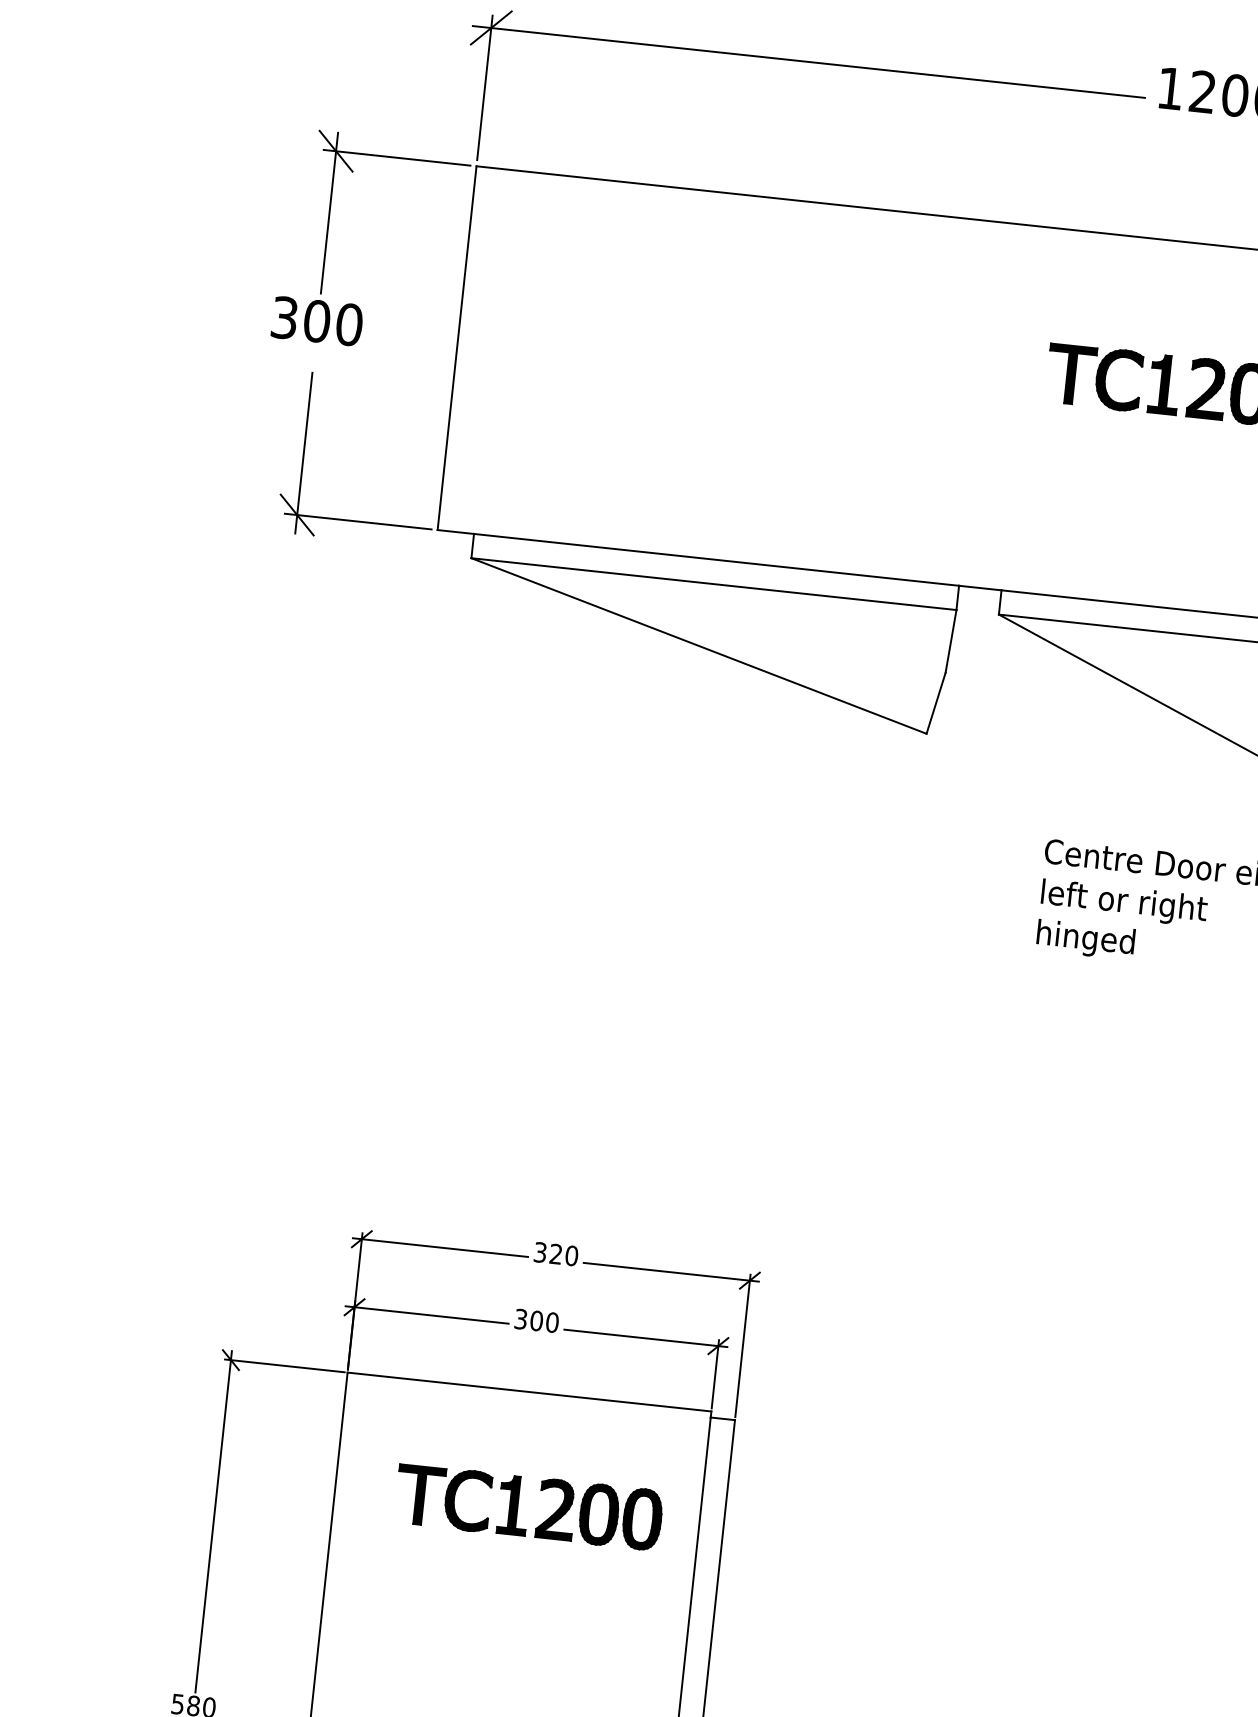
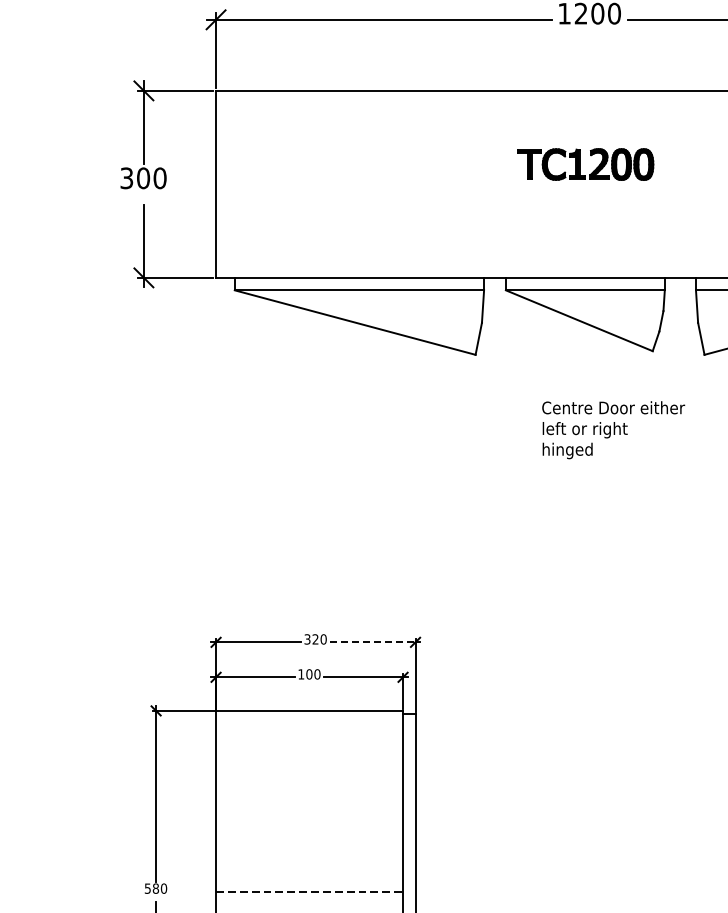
line: (666, 1272) -> (372, 642), solid -> dashed
text: (521, 1319) -> (301, 674), 300 -> 100
part: (528, 1507) -> (315, 769), removed

